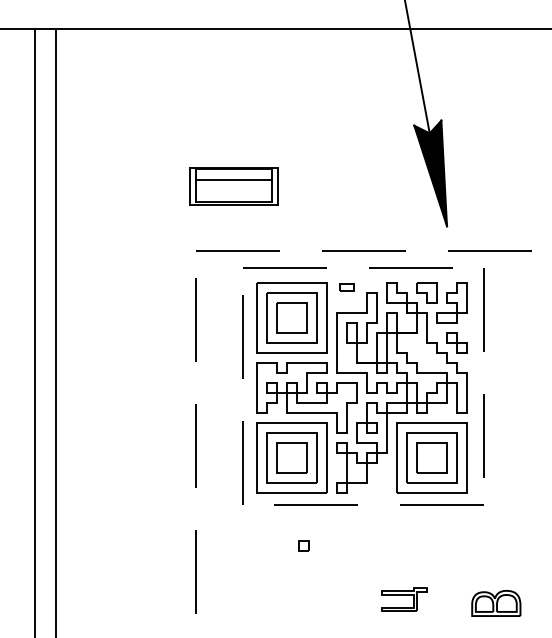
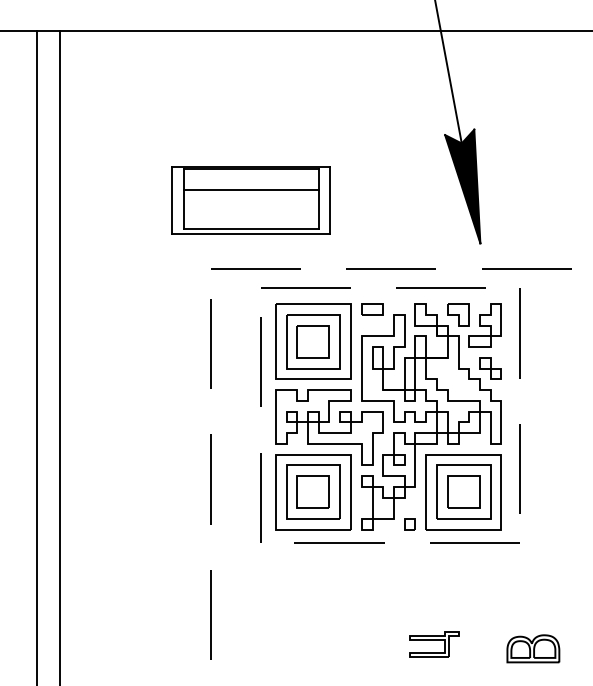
part: (233, 186) -> (250, 200), size x1.67
part: (346, 287) -> (372, 309), size x1.43
part: (303, 546) -> (409, 524), moved

